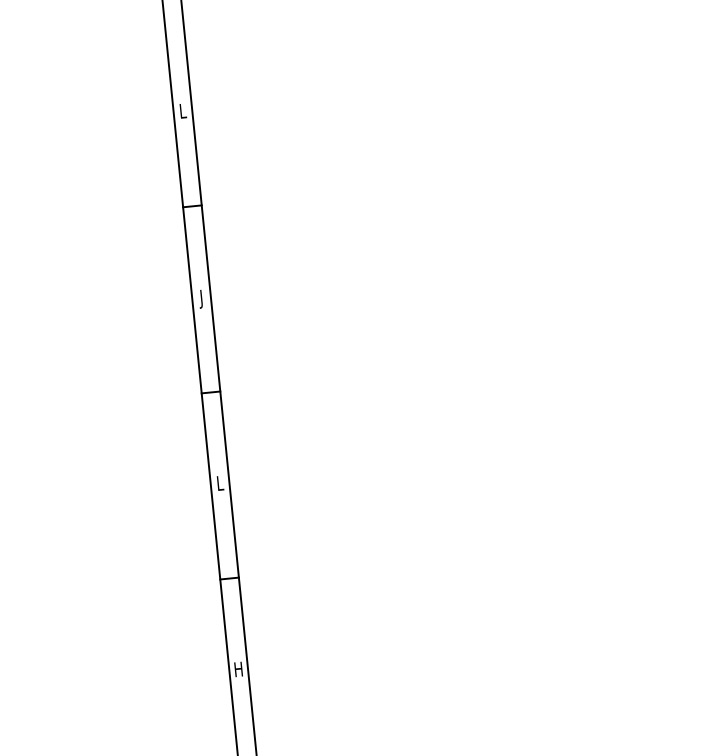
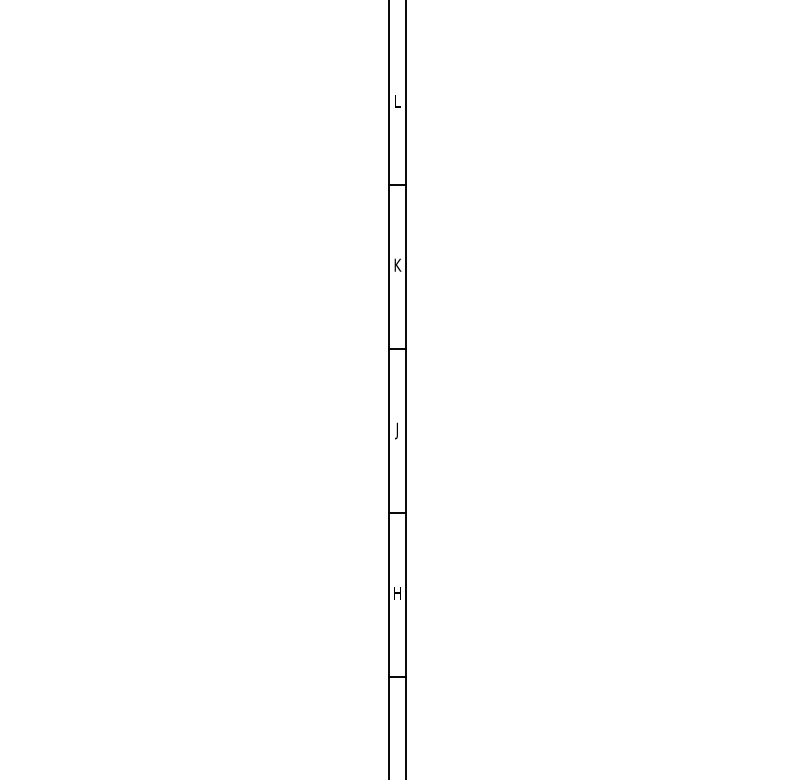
text: (201, 298) -> (397, 266), J -> K
text: (220, 484) -> (397, 430), L -> J

